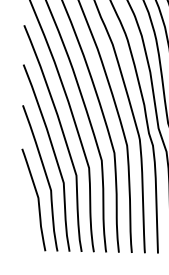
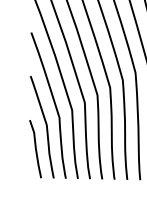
line: (26, 221) -> (34, 148), added

